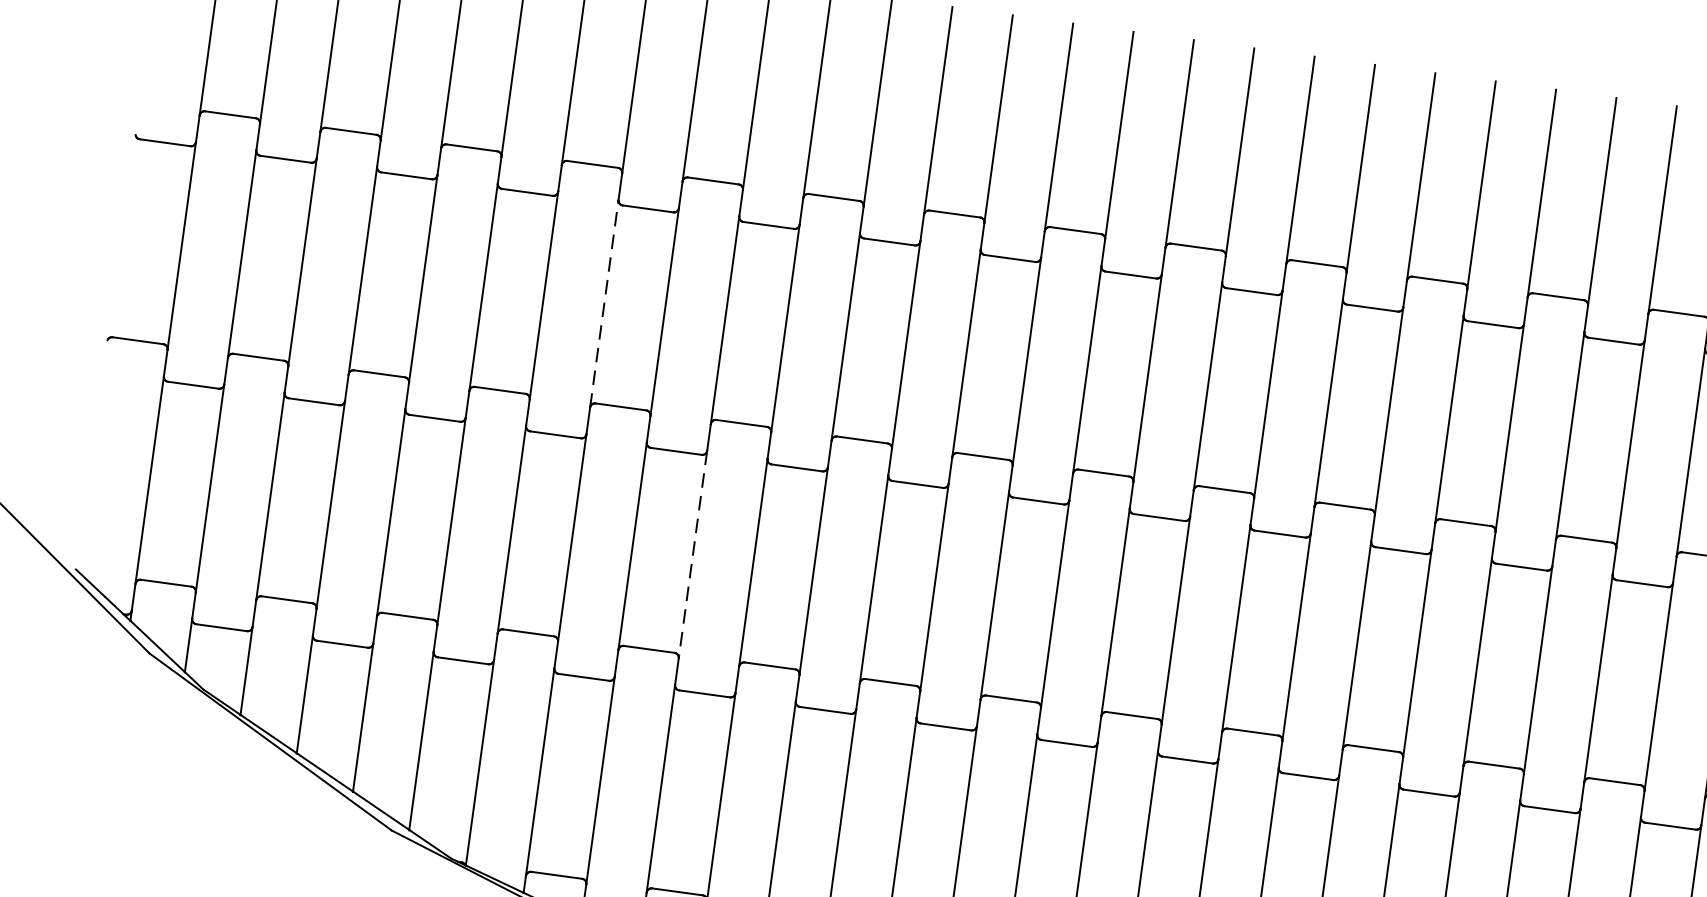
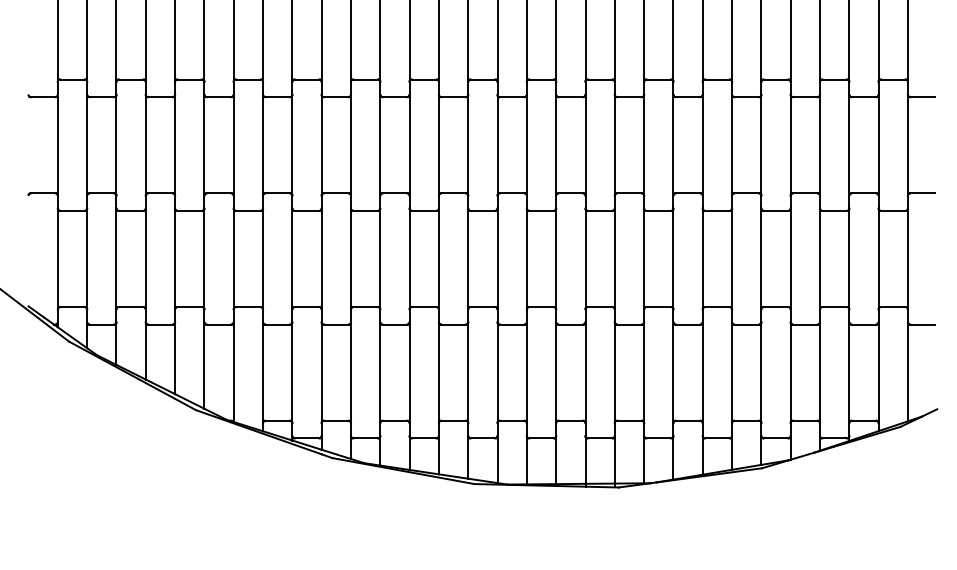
line: (605, 302) -> (263, 144), dashed -> solid
line: (692, 555) -> (321, 259), dashed -> solid

